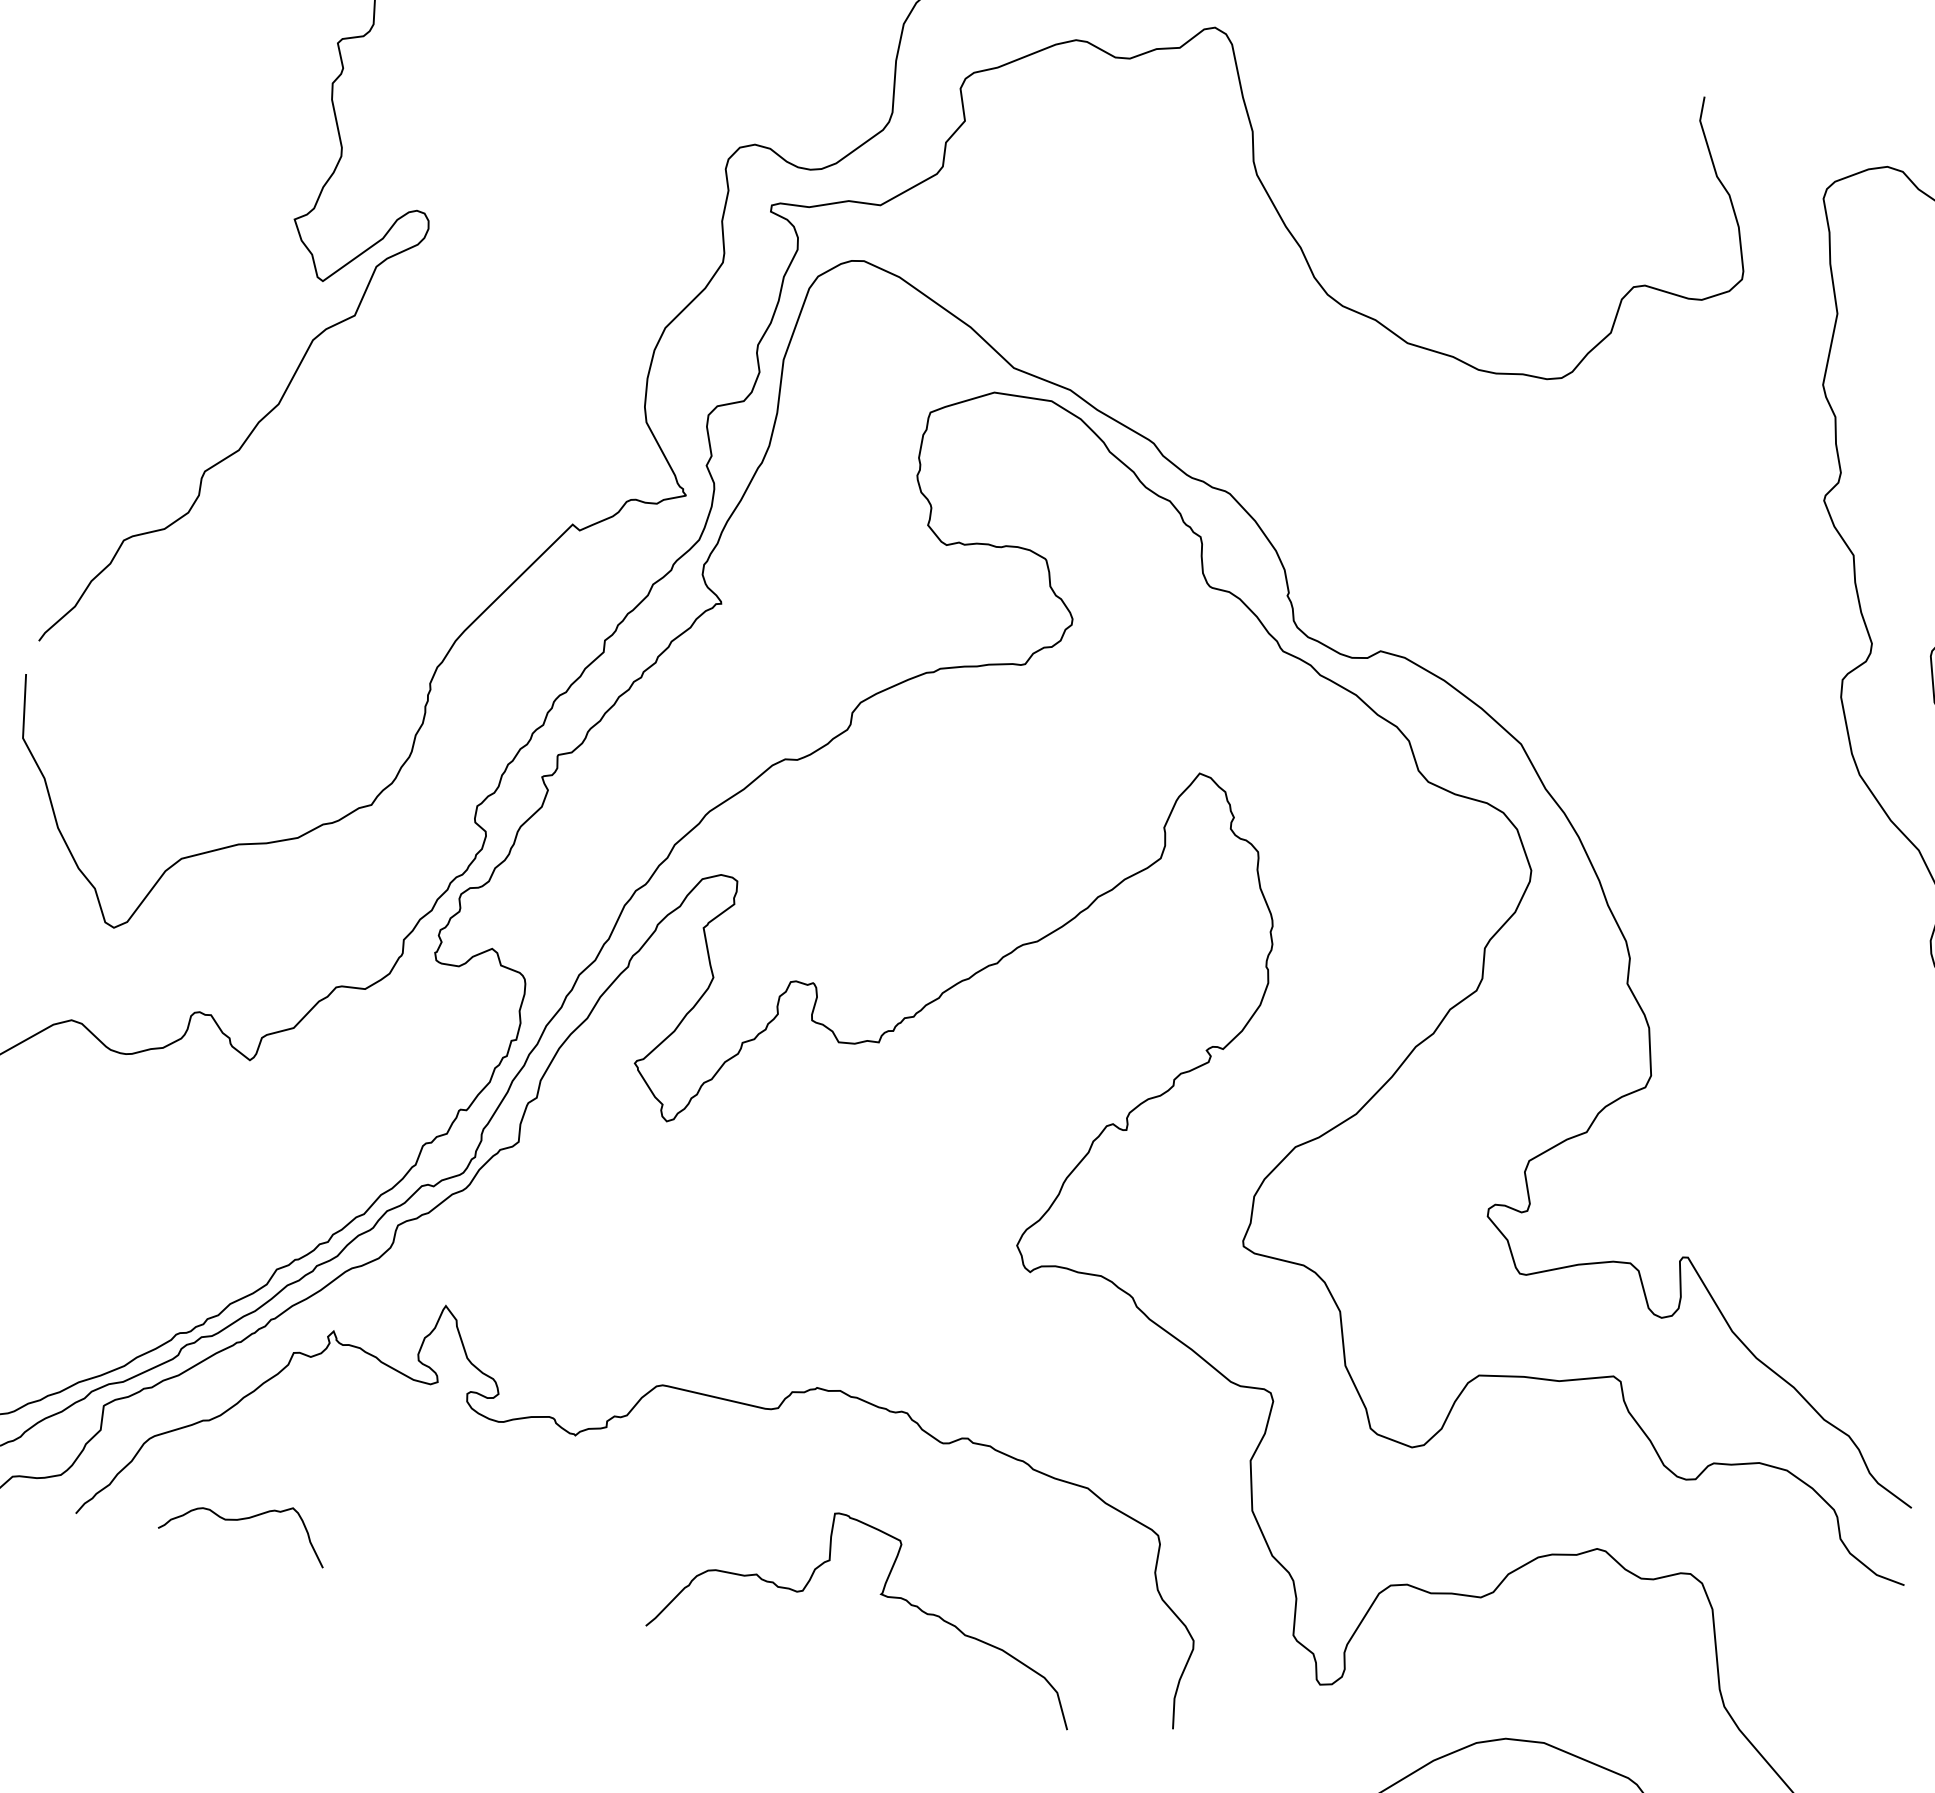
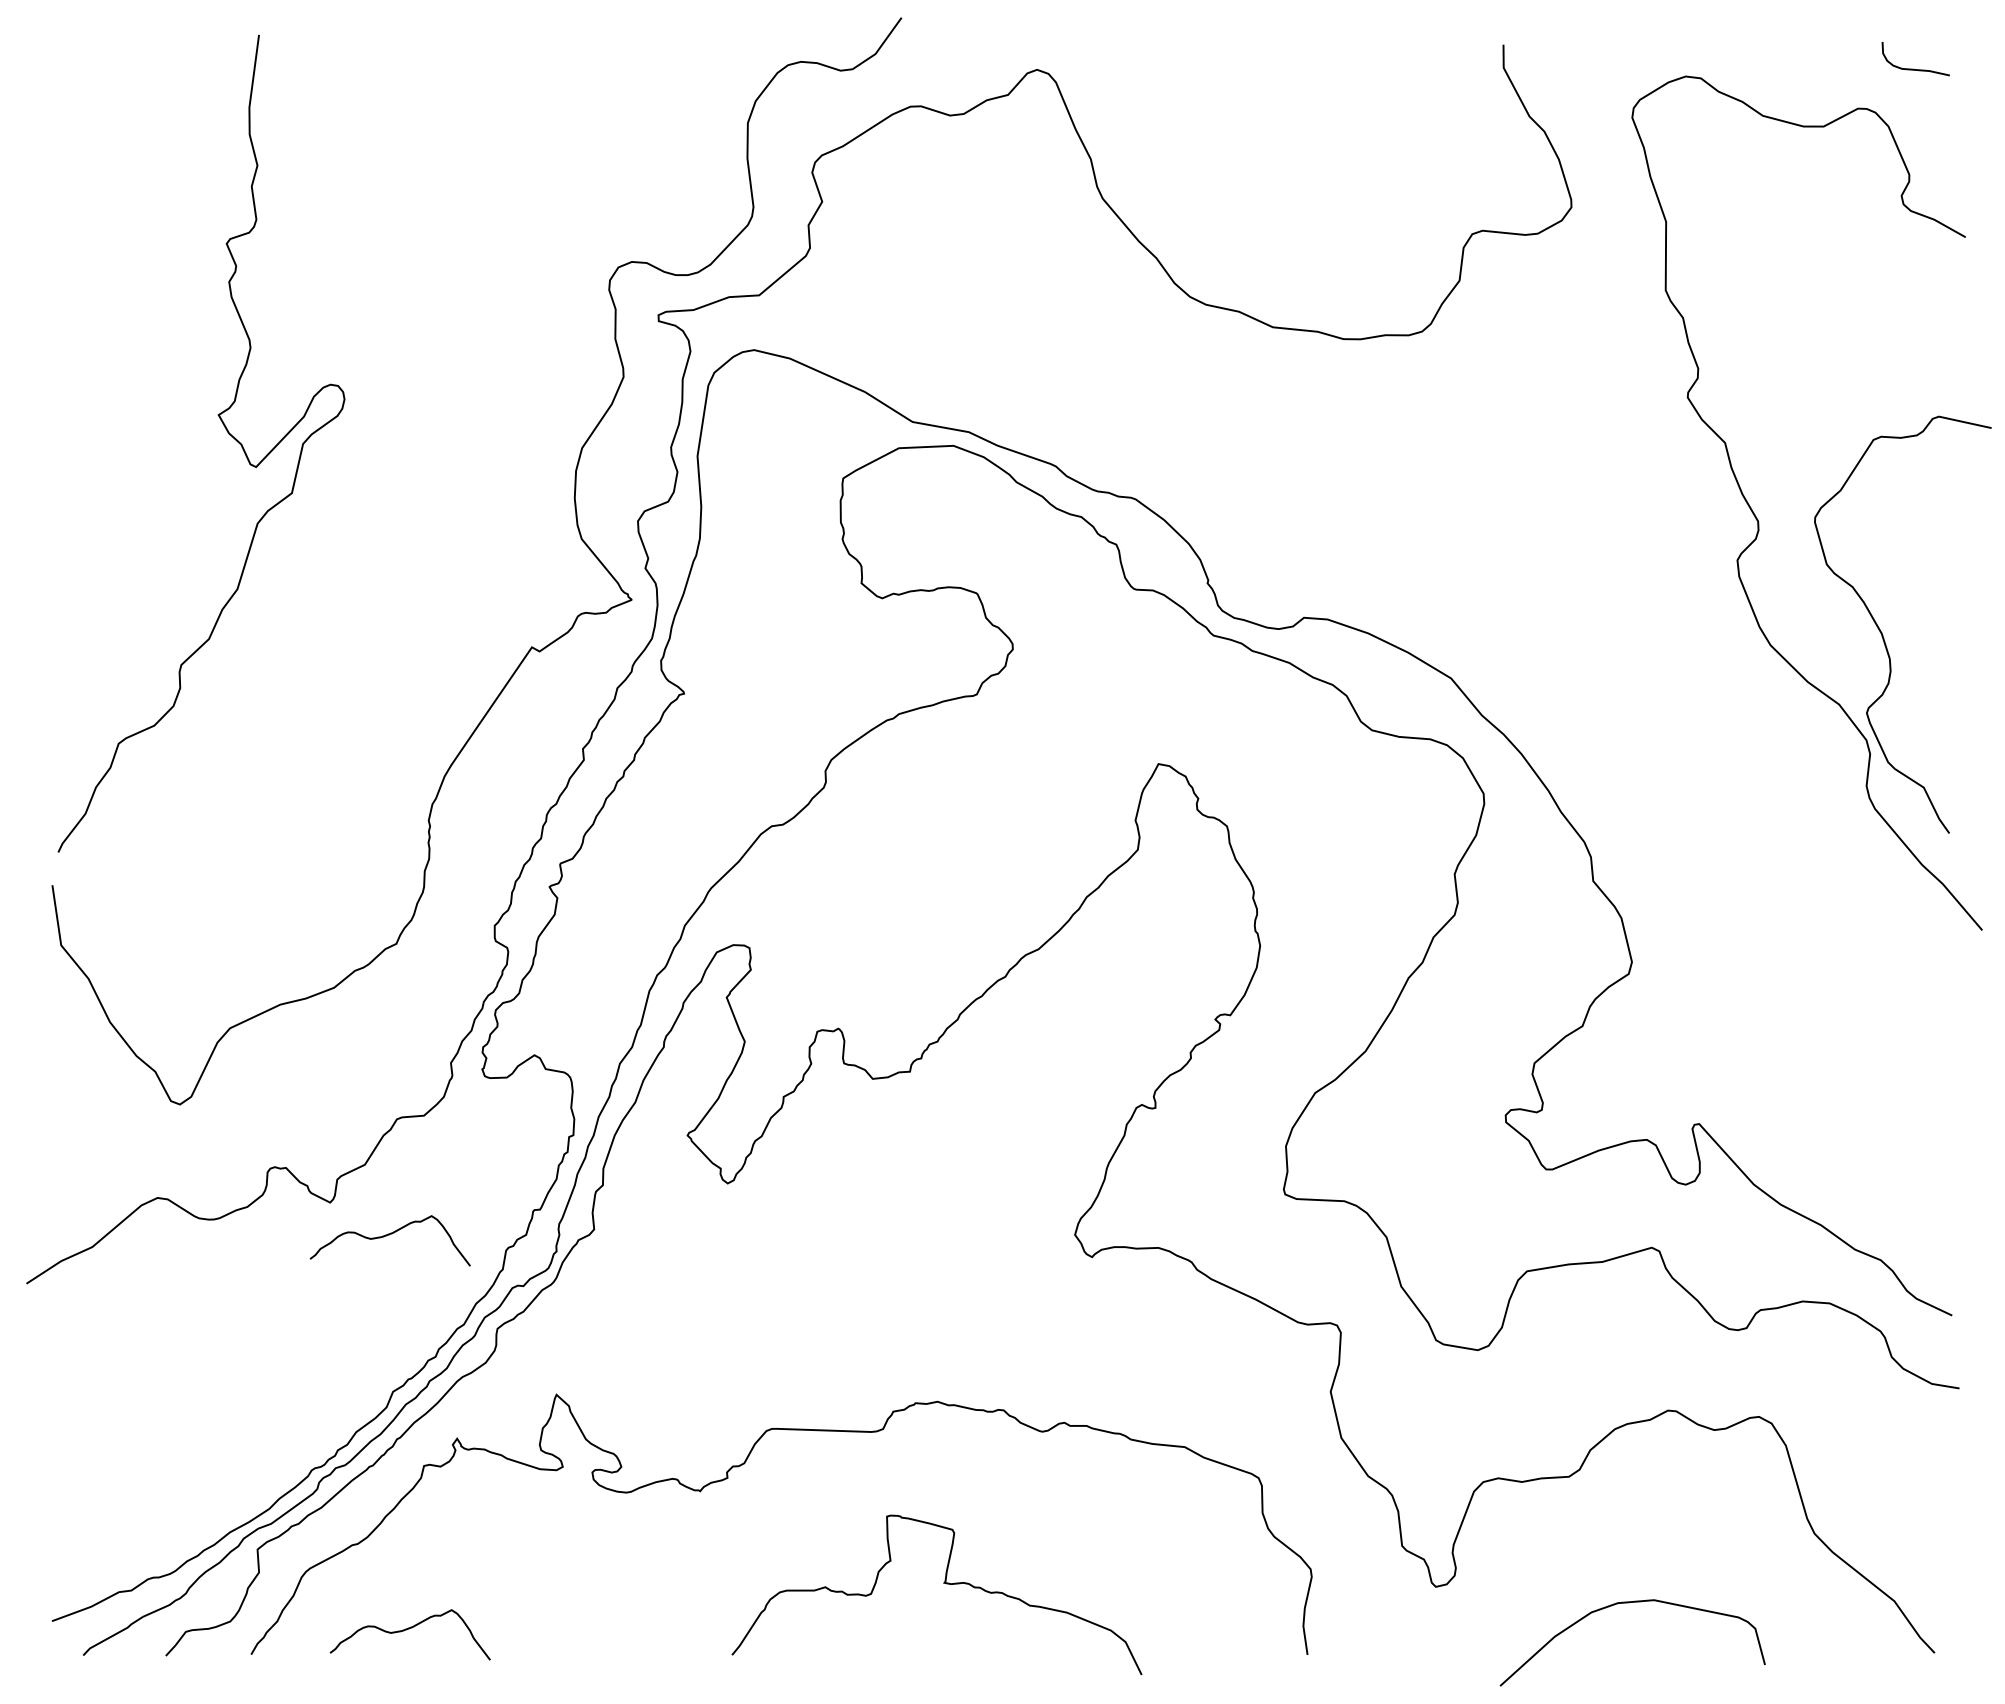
curve: (304, 1106) -> (389, 1235), added
curve: (880, 1594) -> (943, 1583), moved

